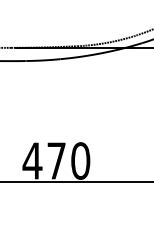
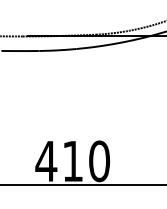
text: (56, 160) -> (72, 160), 470 -> 410

